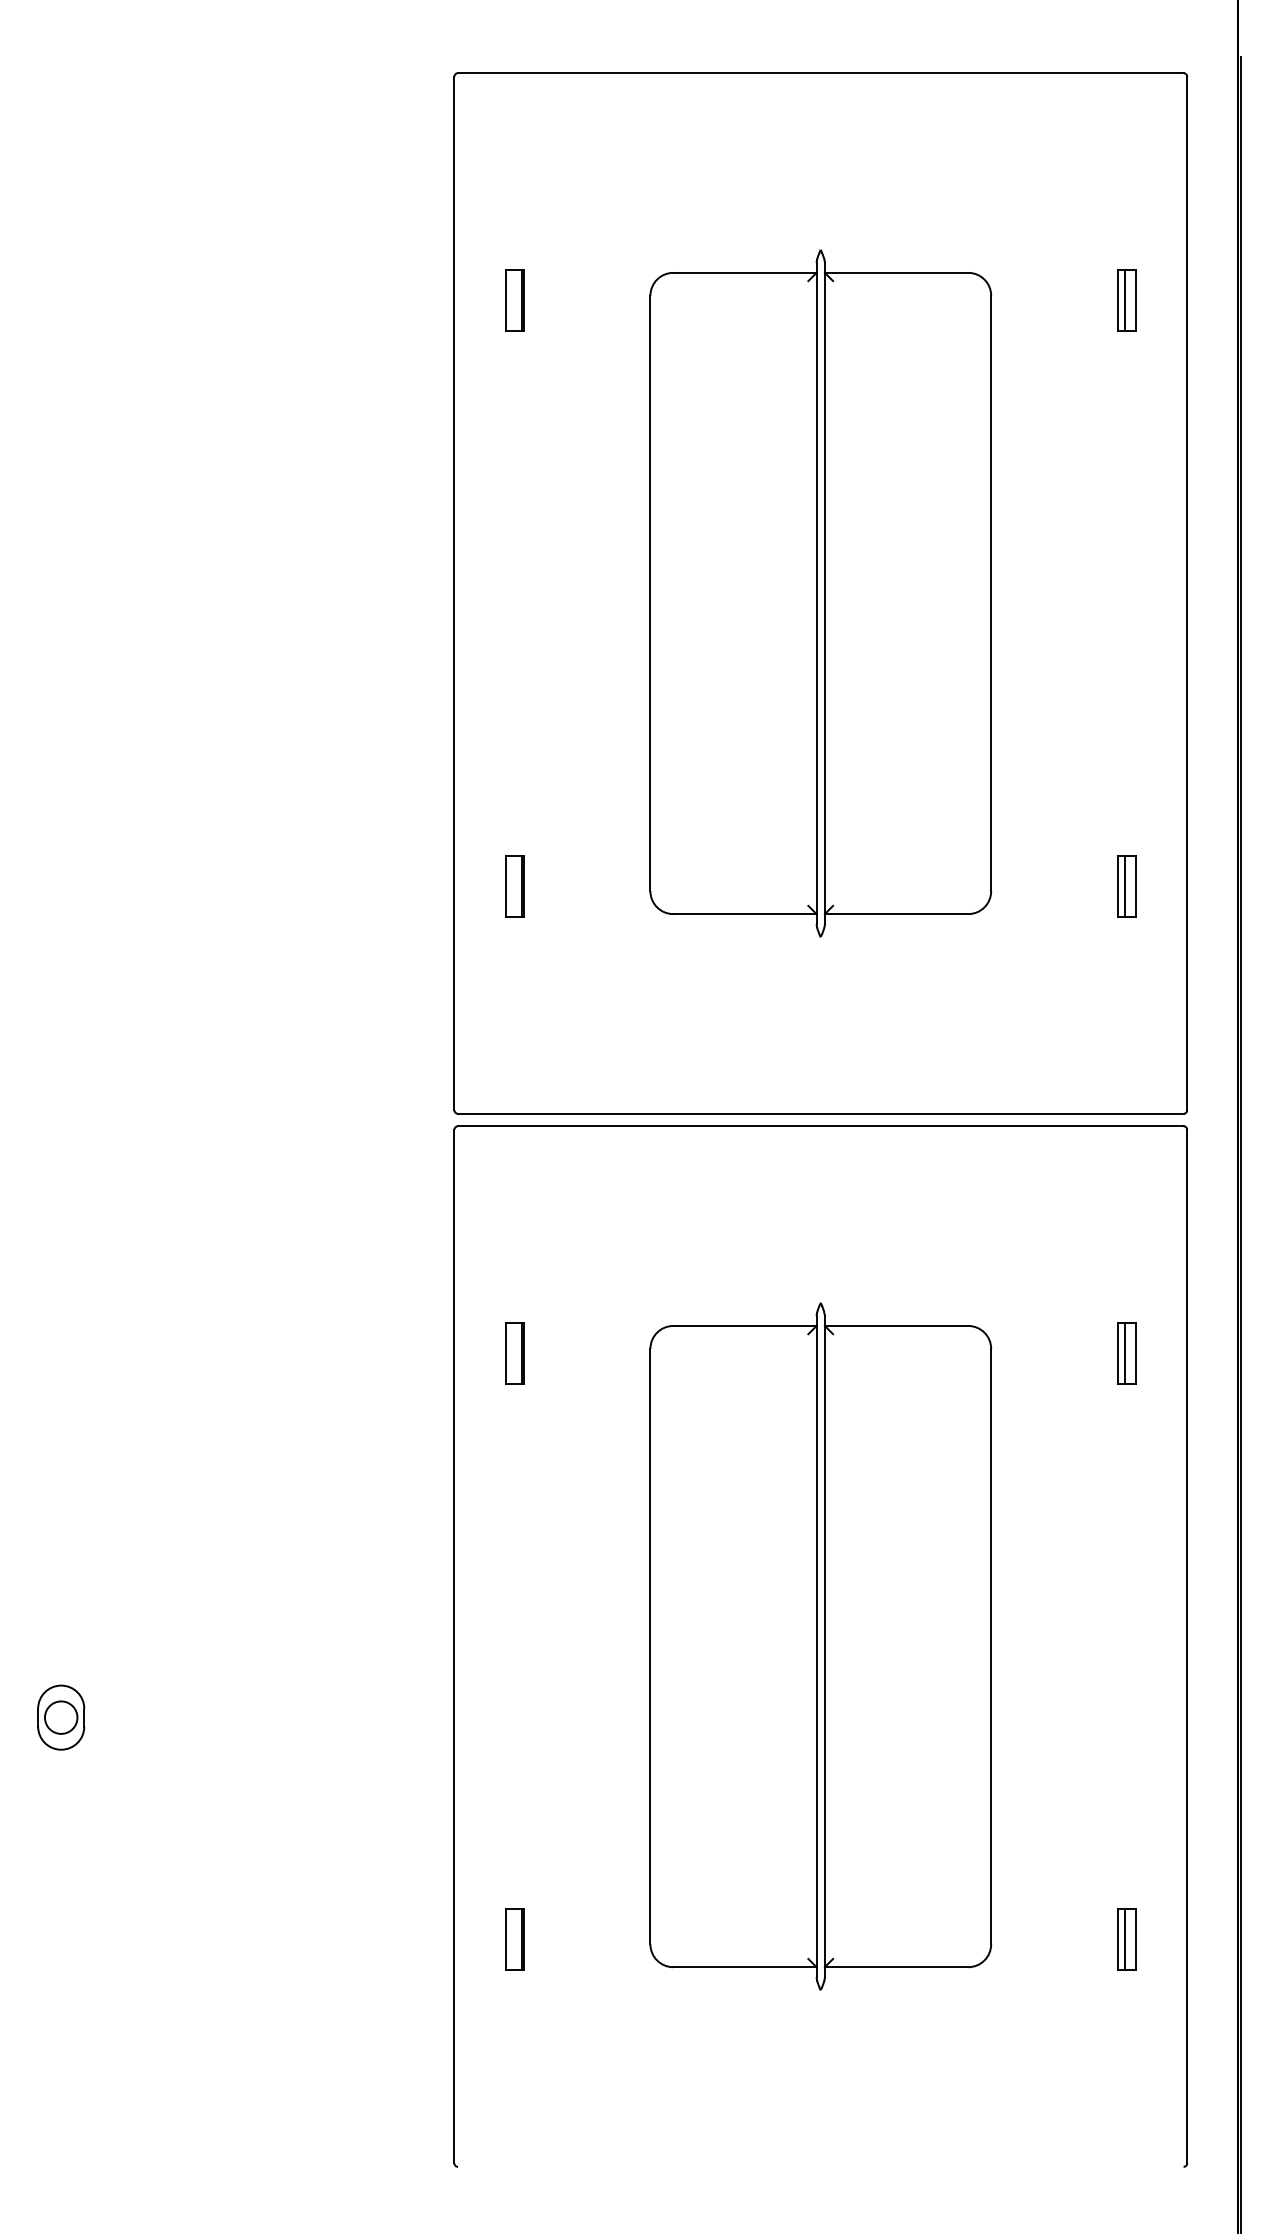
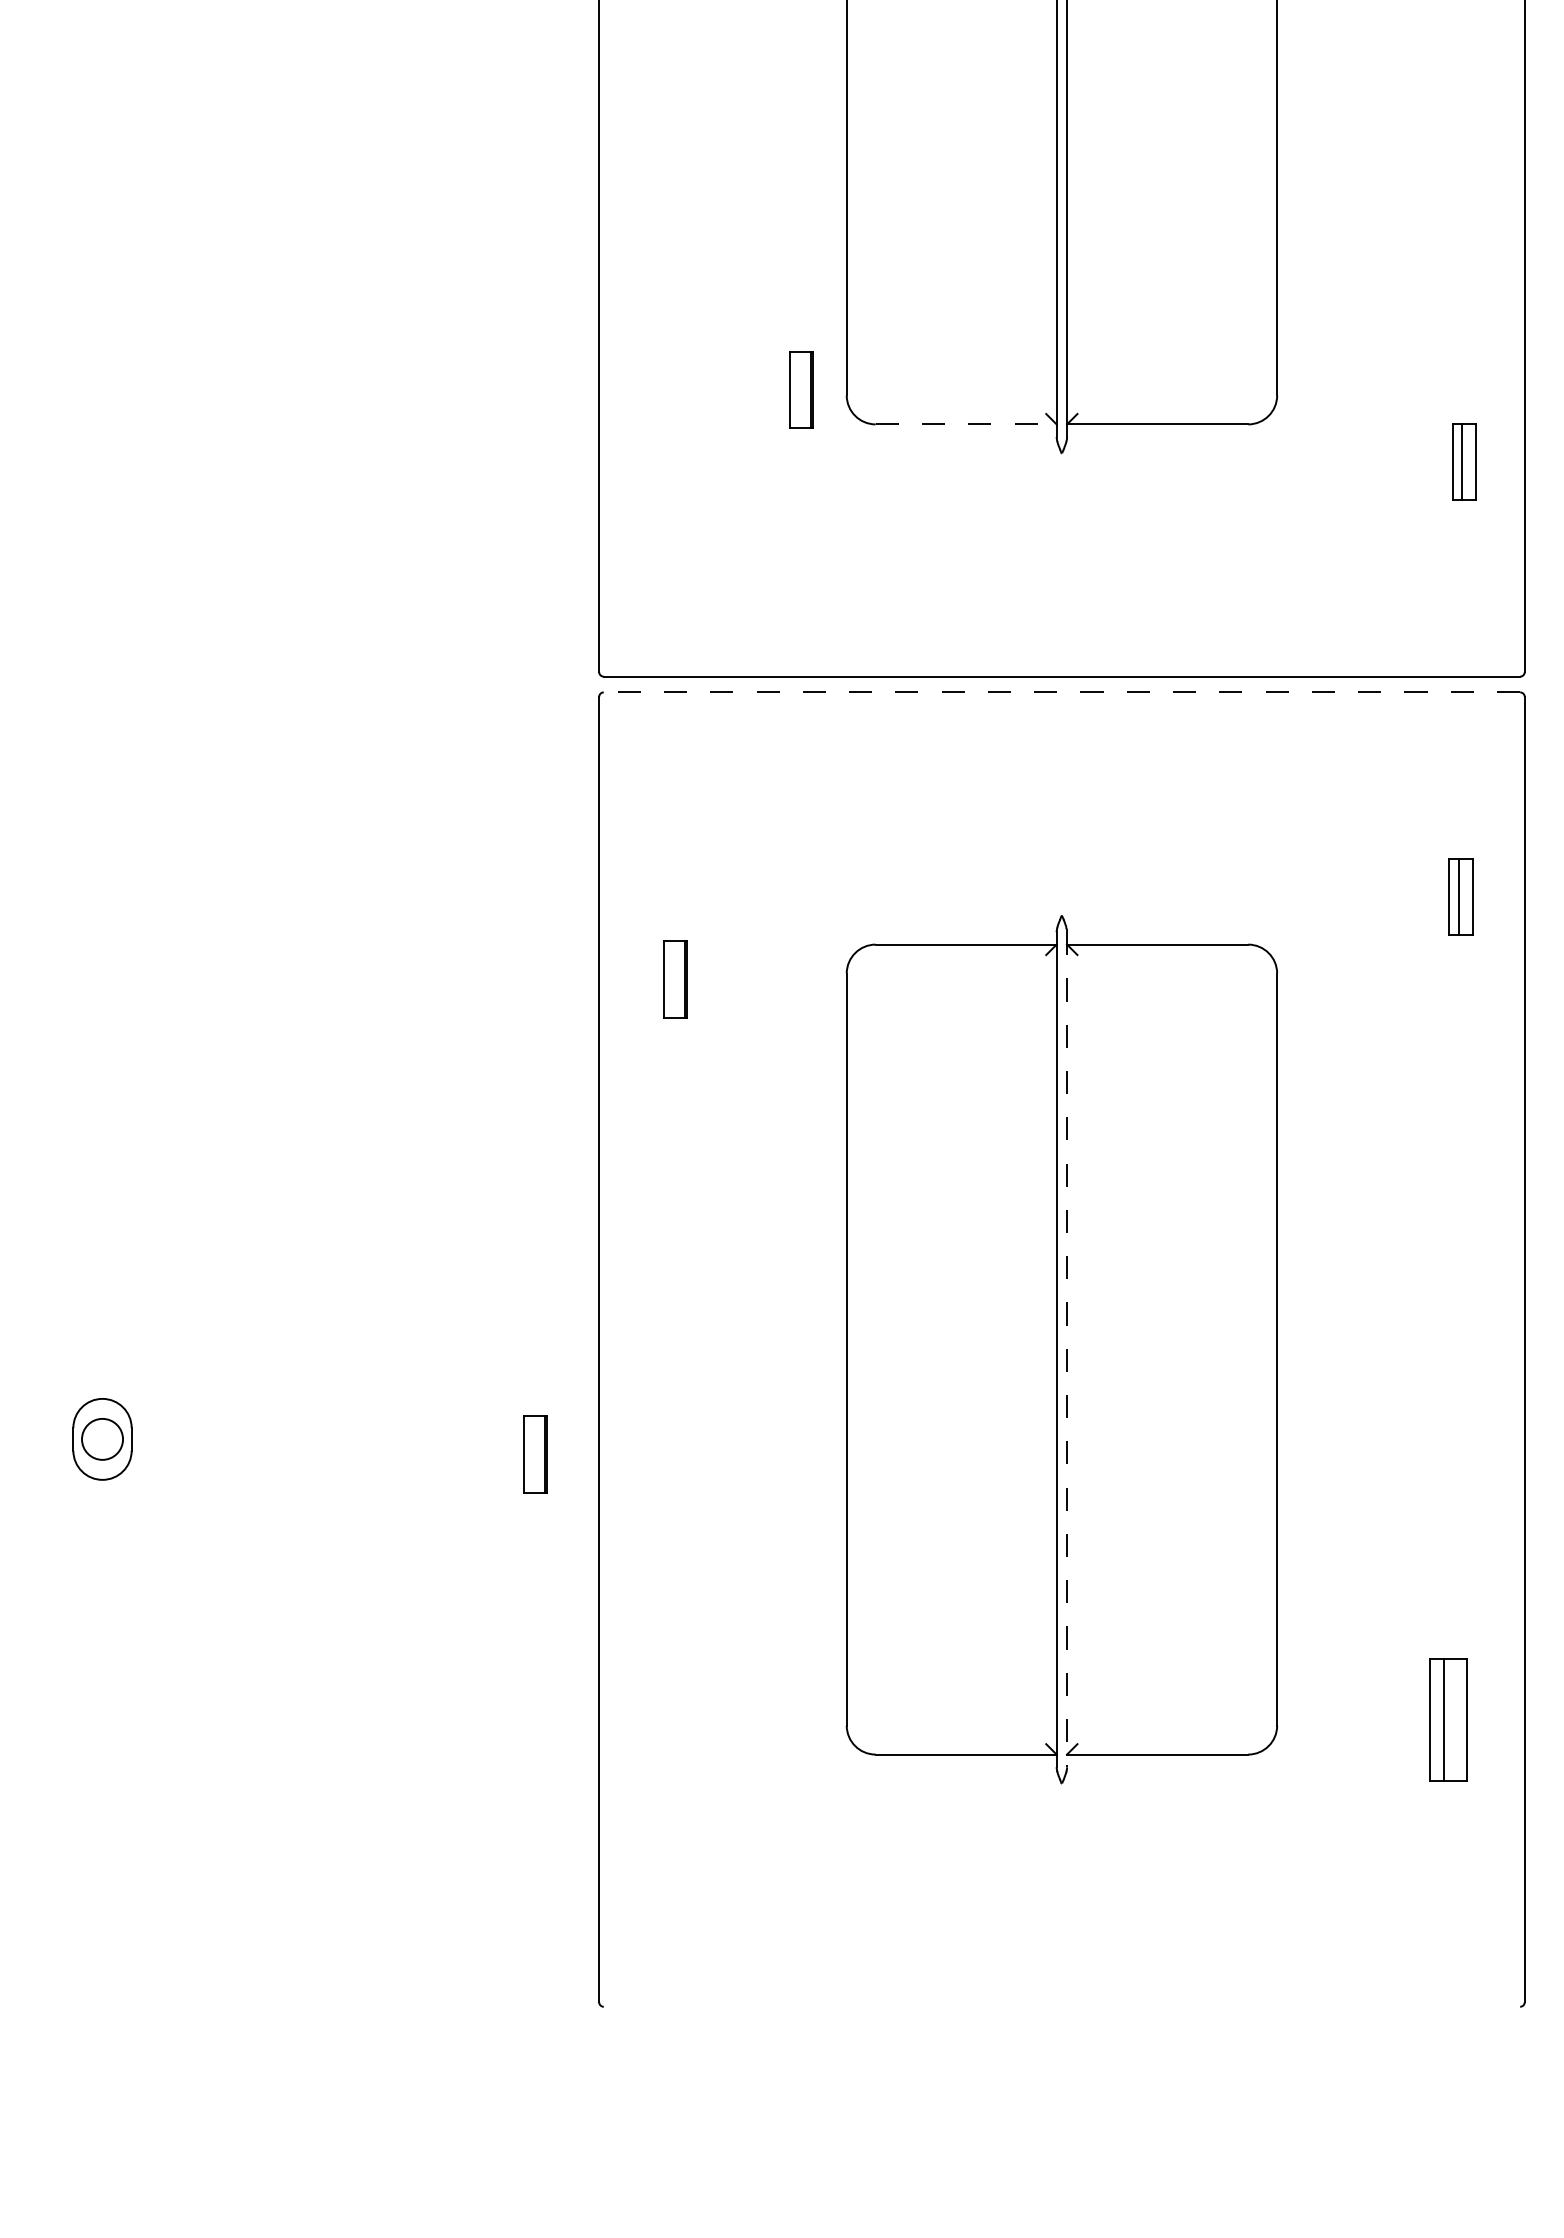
part: (514, 886) -> (801, 389), moved
part: (1126, 886) -> (1464, 461), moved
line: (744, 914) -> (965, 424), solid -> dashed
line: (820, 1126) -> (1061, 692), solid -> dashed
part: (1126, 1353) -> (1460, 897), moved
line: (824, 1646) -> (1066, 1349), solid -> dashed
part: (514, 1939) -> (534, 1454), moved
part: (1126, 1939) -> (1448, 1719), size x1.6

